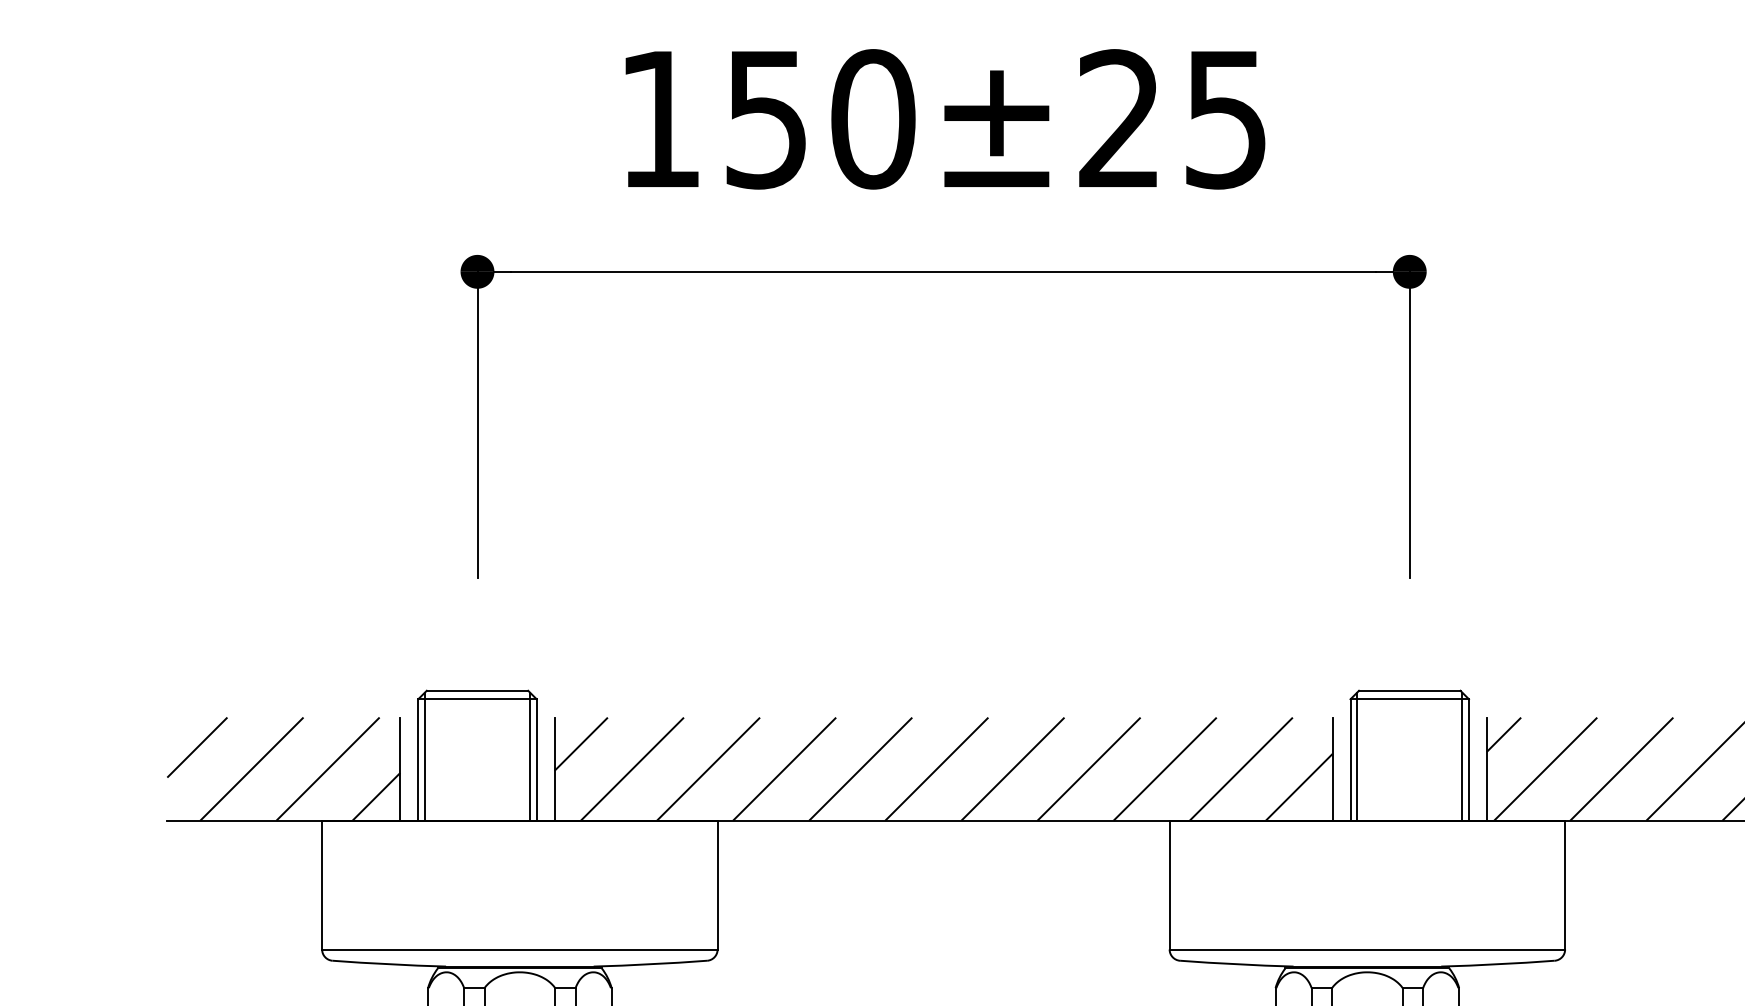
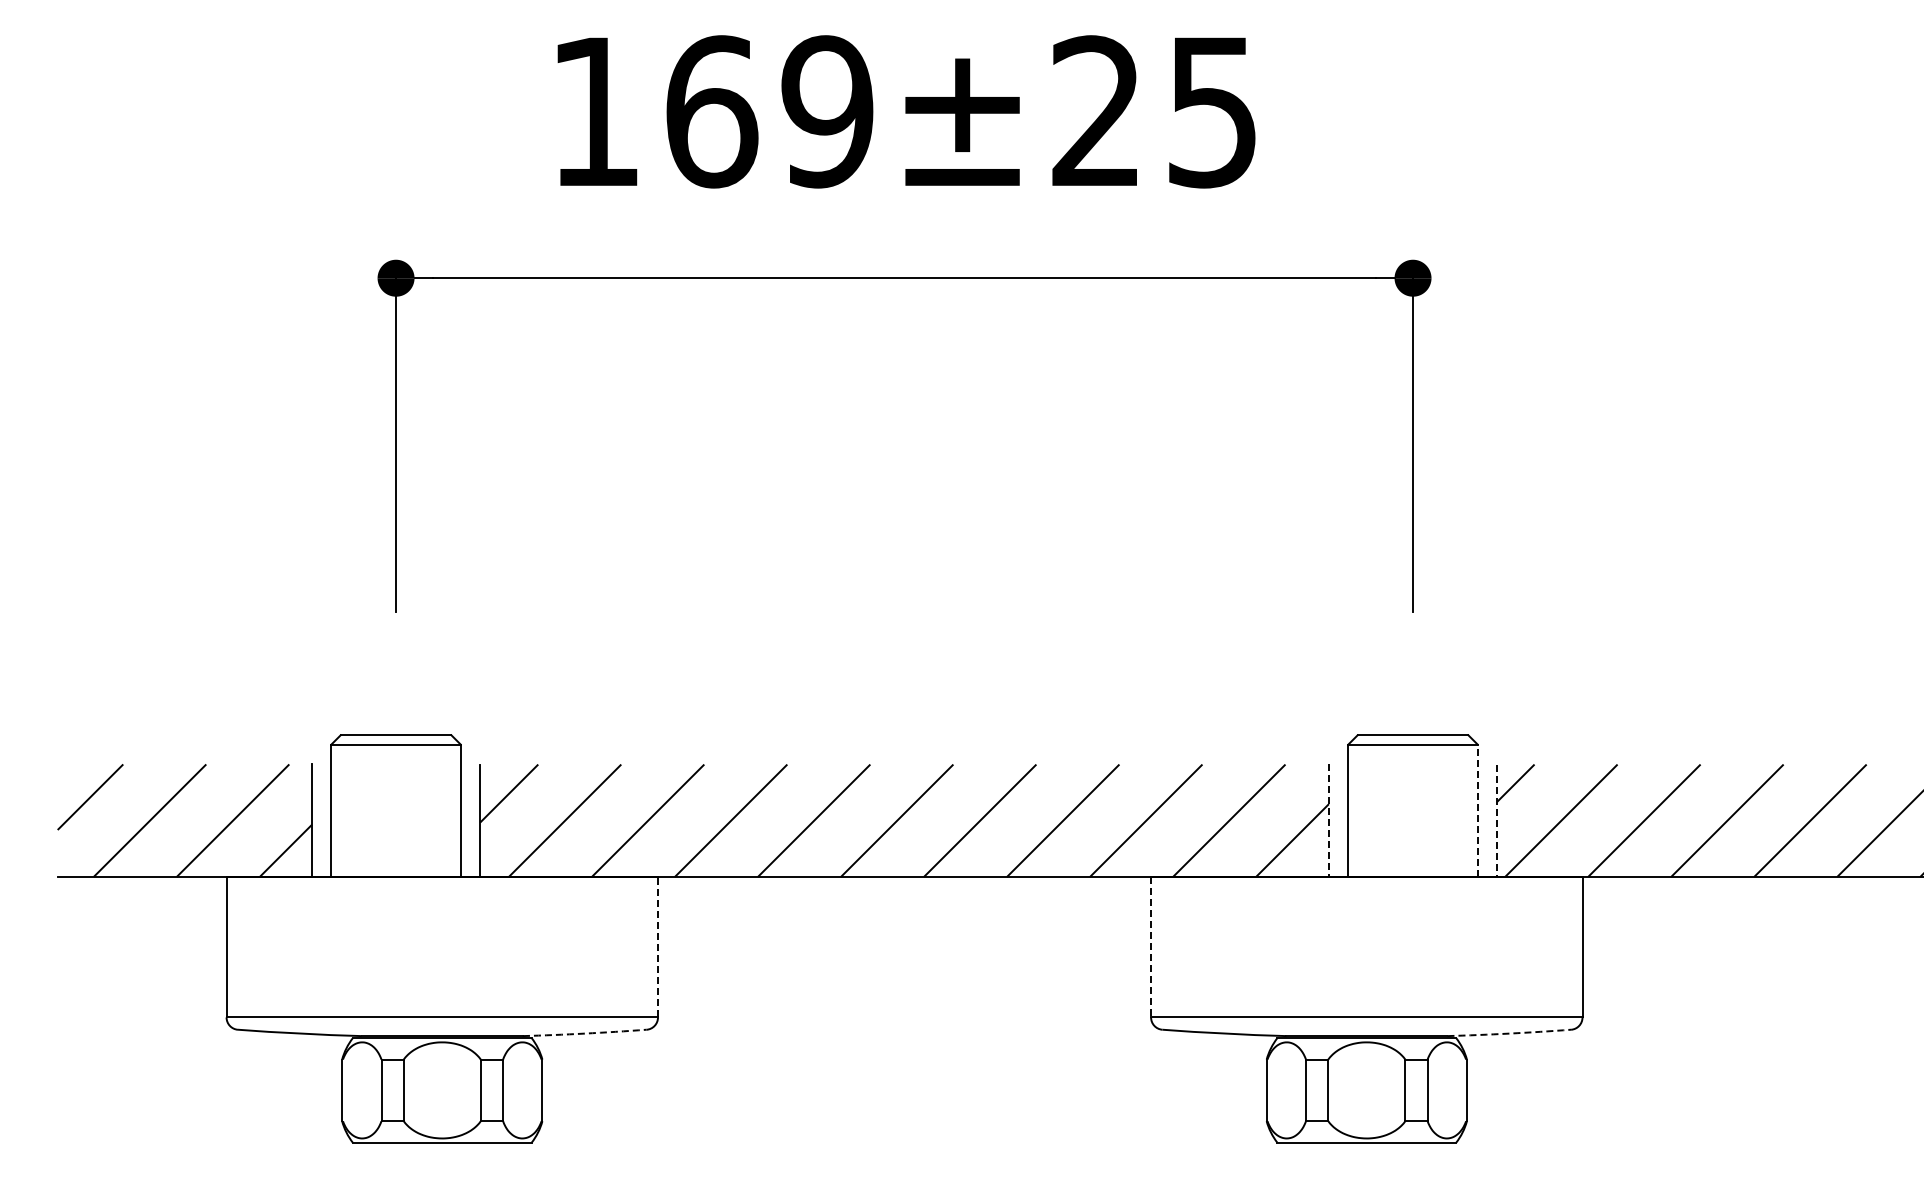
text: (819, 118) -> (769, 111), 150±25 -> 169±25
line: (424, 757) -> (338, 807), removed
line: (530, 757) -> (453, 807), removed
line: (1357, 757) -> (1355, 807), removed
line: (1462, 757) -> (1470, 807), removed
line: (1468, 759) -> (1477, 810), solid -> dashed
line: (1332, 769) -> (1328, 821), solid -> dashed
line: (1487, 769) -> (1497, 821), solid -> dashed
line: (718, 884) -> (658, 946), solid -> dashed
line: (1170, 885) -> (1151, 947), solid -> dashed
arc: (650, 964) -> (584, 1033), solid -> dashed
arc: (1498, 964) -> (1509, 1033), solid -> dashed

